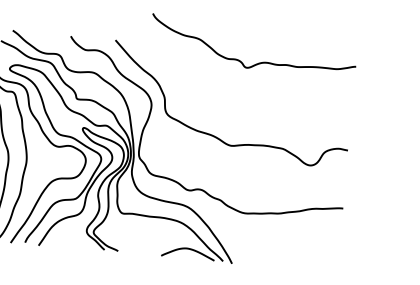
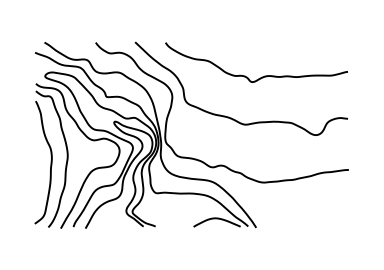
curve: (258, 62) -> (262, 76), moved

